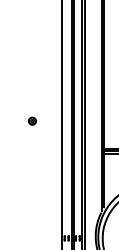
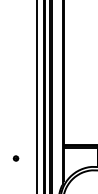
part: (31, 121) -> (15, 158), moved

